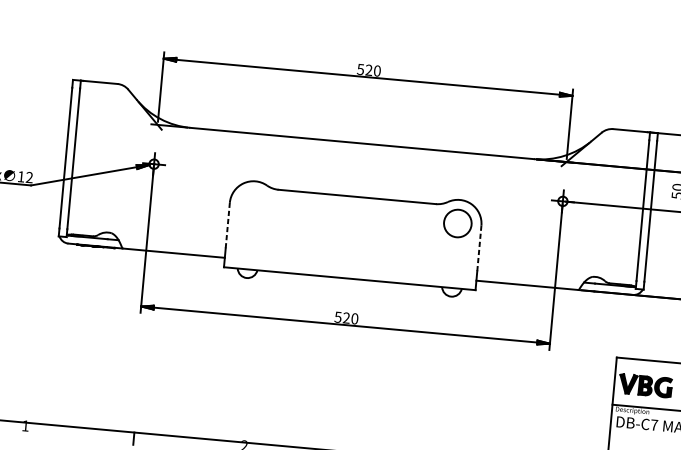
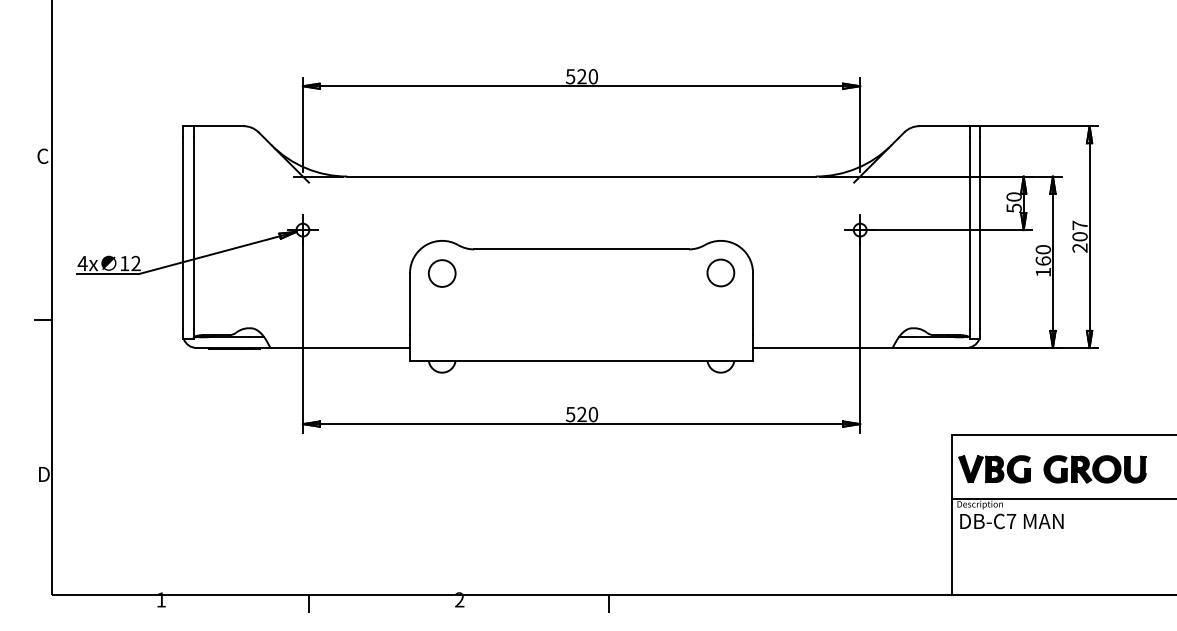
circle: (252, 205) -> (441, 273), added
circle: (457, 223) -> (720, 272), size x0.71
line: (228, 225) -> (410, 304), dashed -> solid
line: (479, 248) -> (753, 304), dashed -> solid

